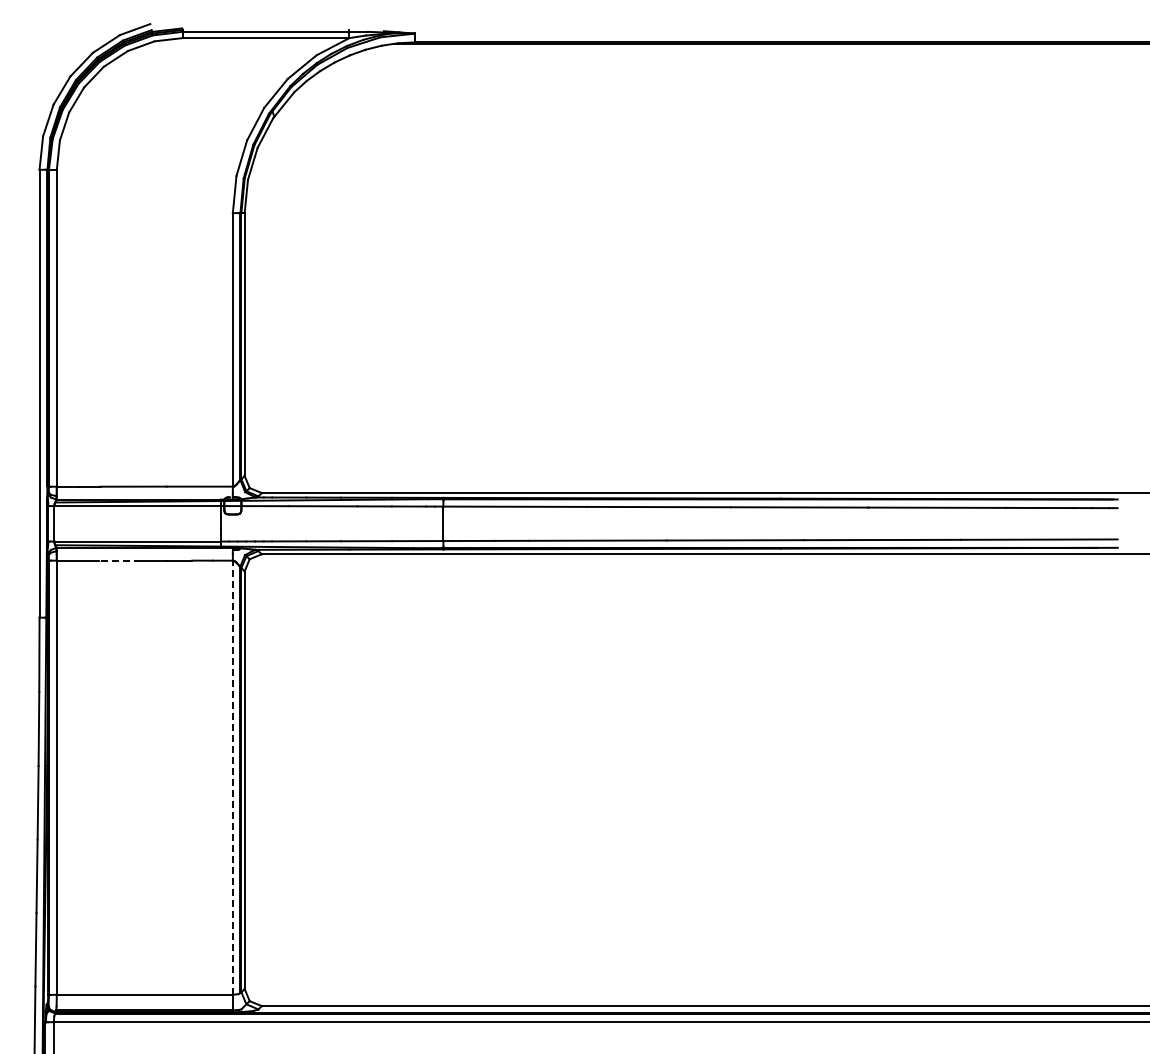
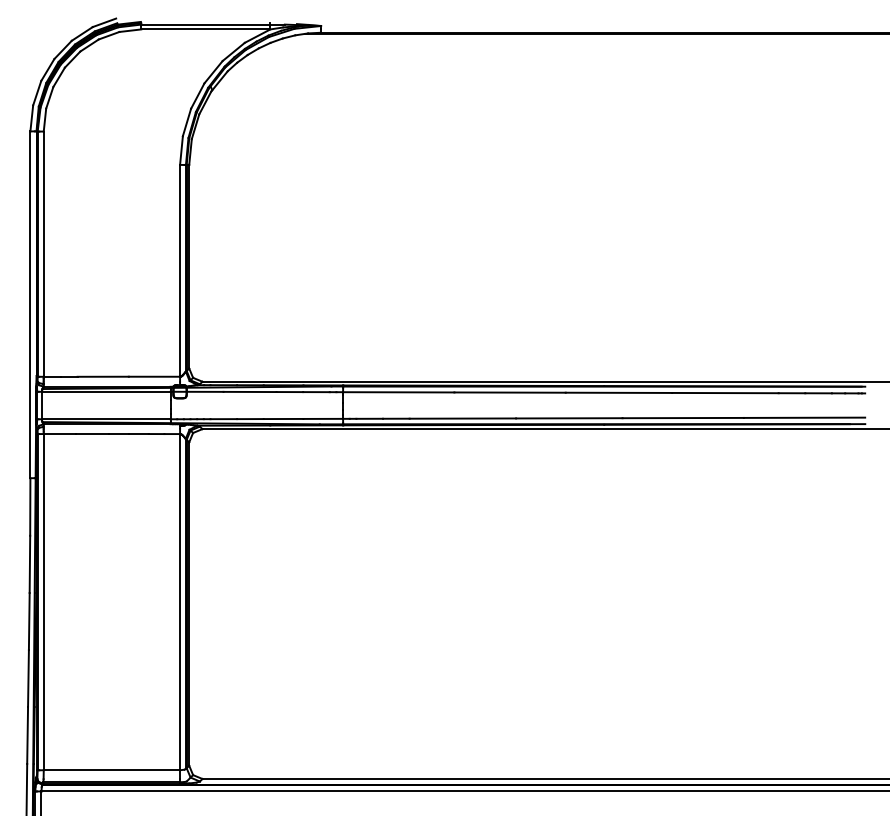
line: (119, 560) -> (92, 433), dashed -> solid
line: (232, 777) -> (179, 601), dashed -> solid

